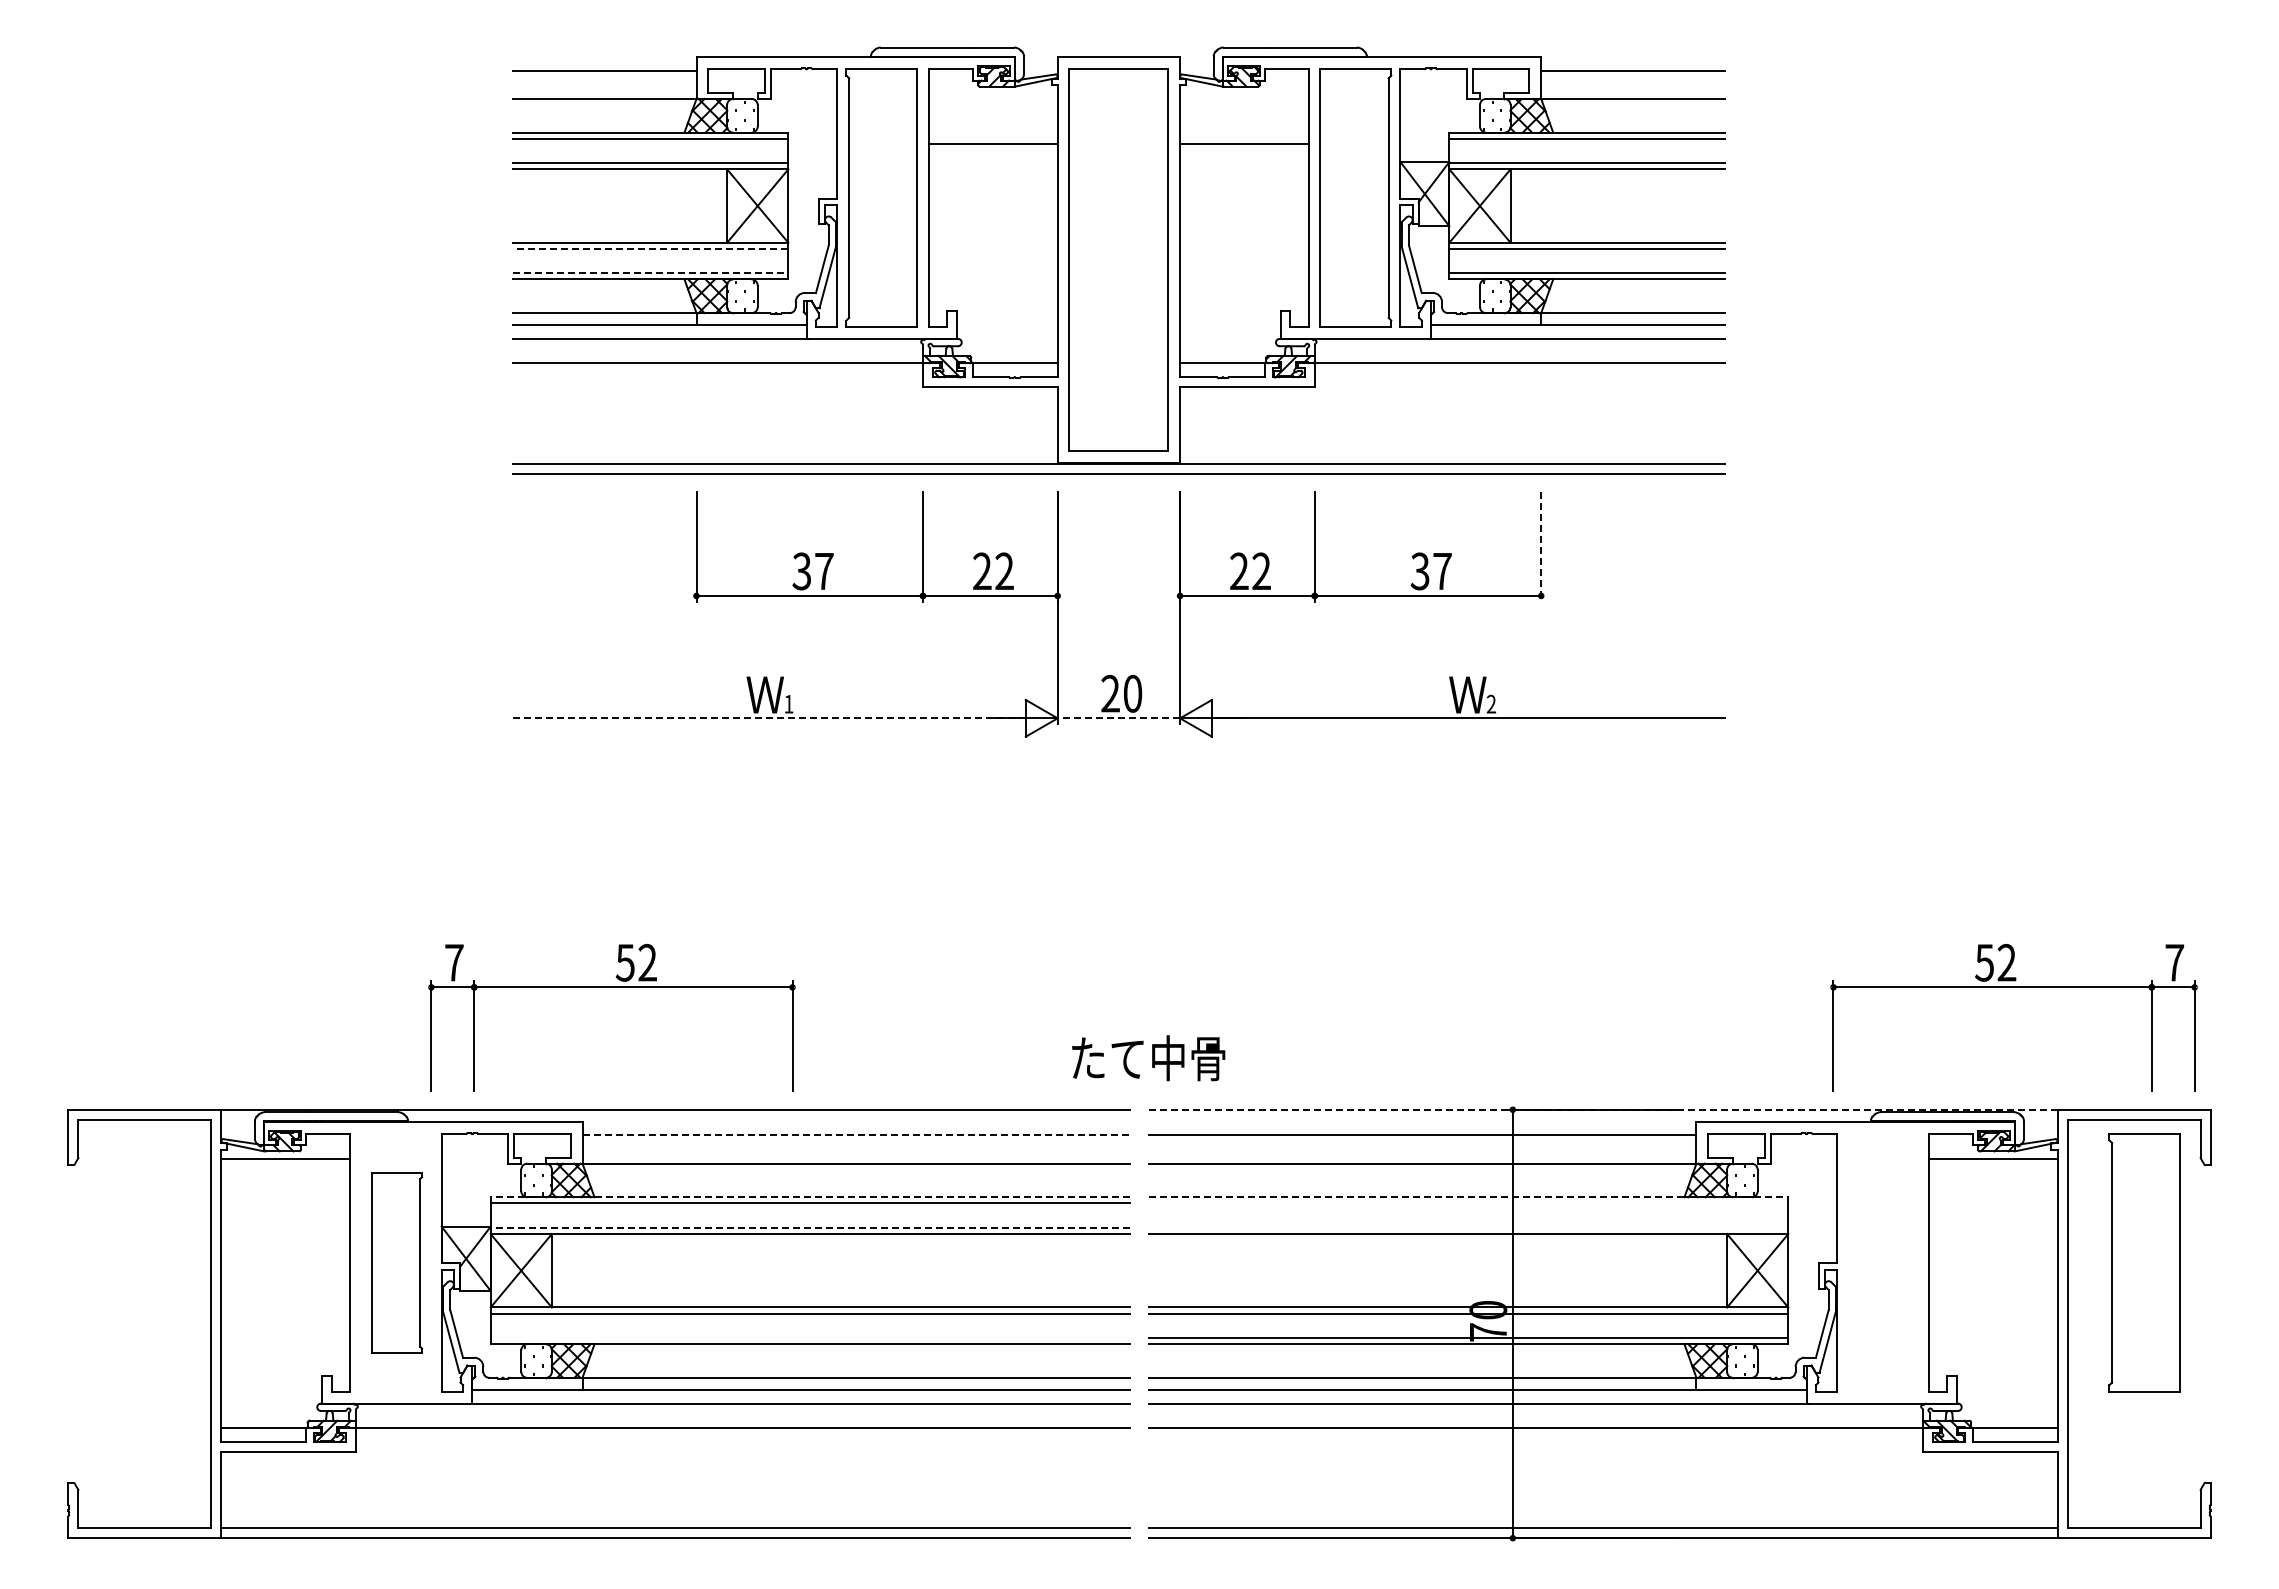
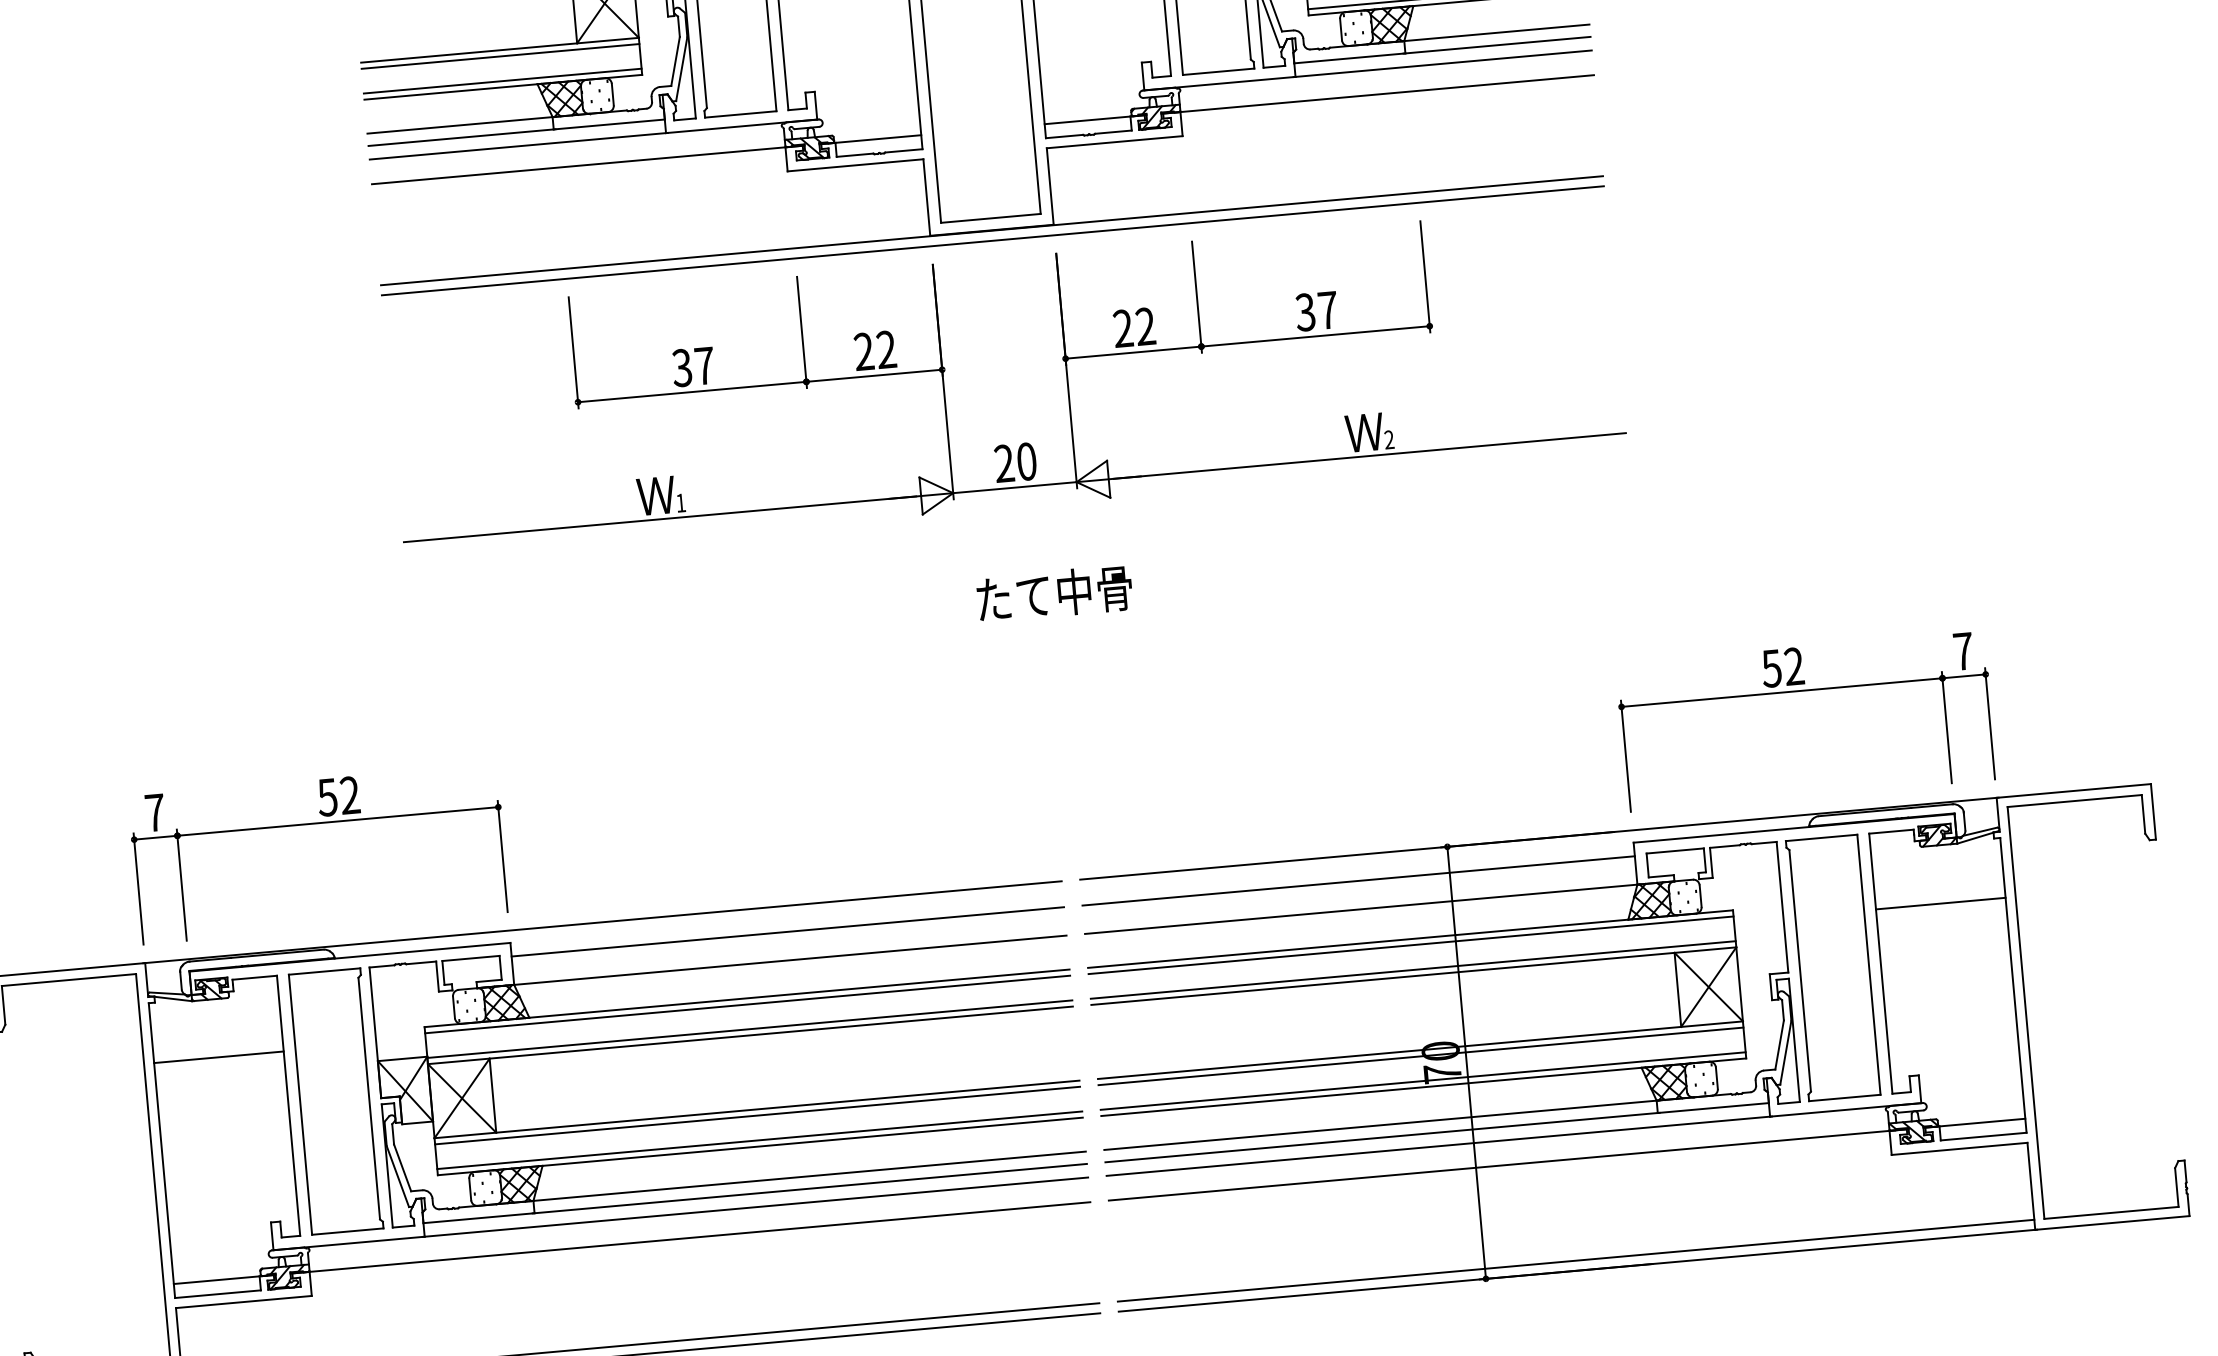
line: (650, 248) -> (500, 56), dashed -> solid
line: (650, 273) -> (502, 81), dashed -> solid
line: (1541, 547) -> (1425, 277), dashed -> solid
line: (767, 718) -> (660, 519), dashed -> solid
line: (1118, 718) -> (1014, 487), dashed -> solid
part: (611, 987) -> (315, 823), moved
part: (2013, 987) -> (1803, 690), moved
text: (1148, 1058) -> (1054, 594), moved
line: (1604, 1109) -> (1539, 838), dashed -> solid
line: (856, 1135) -> (787, 931), dashed -> solid
line: (285, 1158) -> (218, 1056), moved
line: (1993, 1158) -> (1940, 903), moved
line: (810, 1197) -> (747, 998), dashed -> solid
line: (1468, 1197) -> (1410, 939), dashed -> solid
line: (1468, 1203) -> (1411, 945), added
line: (810, 1227) -> (749, 1028), dashed -> solid
line: (1468, 1227) -> (1413, 969), added
part: (397, 1262) -> (336, 1101), size x1.43
part: (2144, 1262) -> (1832, 967), moved
line: (810, 1338) -> (759, 1140), added

